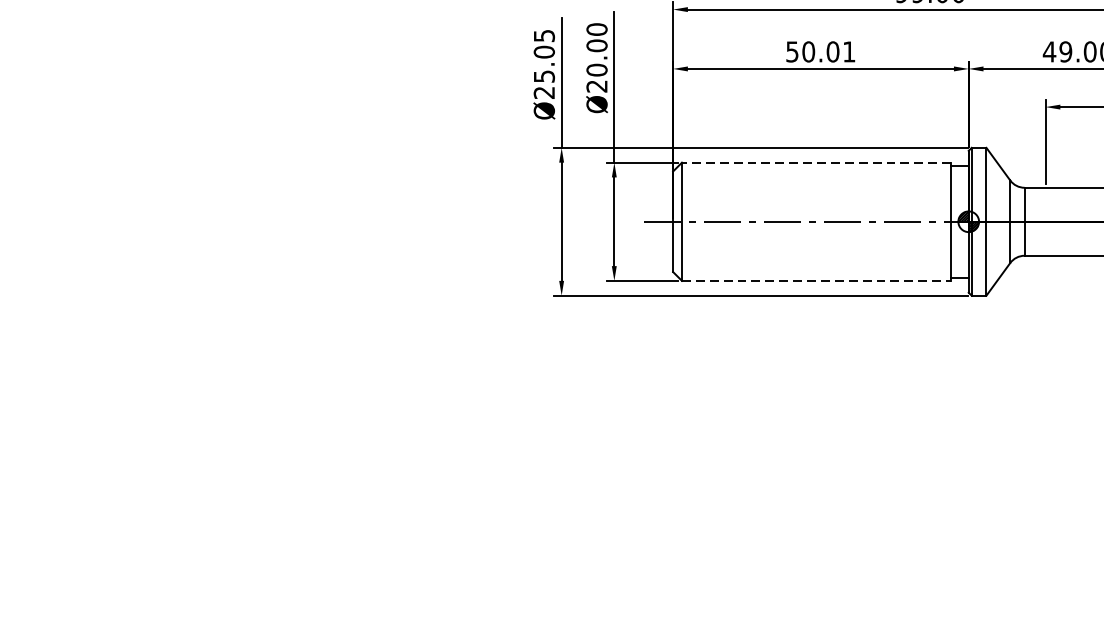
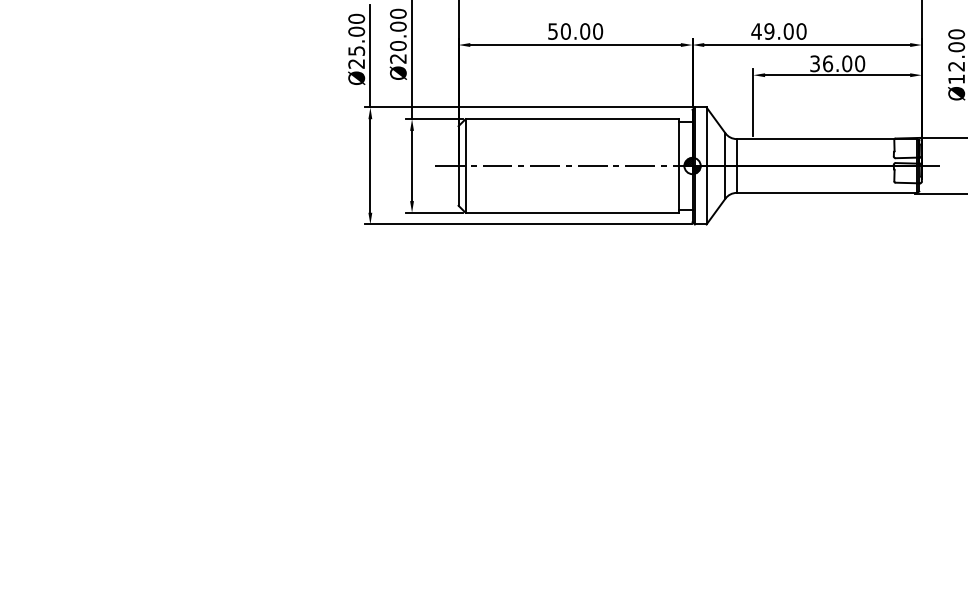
text: (544, 35) -> (356, 18), Ø25.05 -> Ø25.00
text: (849, 51) -> (598, 31), 50.01 -> 50.00
line: (815, 163) -> (571, 119), dashed -> solid
line: (817, 280) -> (572, 212), dashed -> solid

